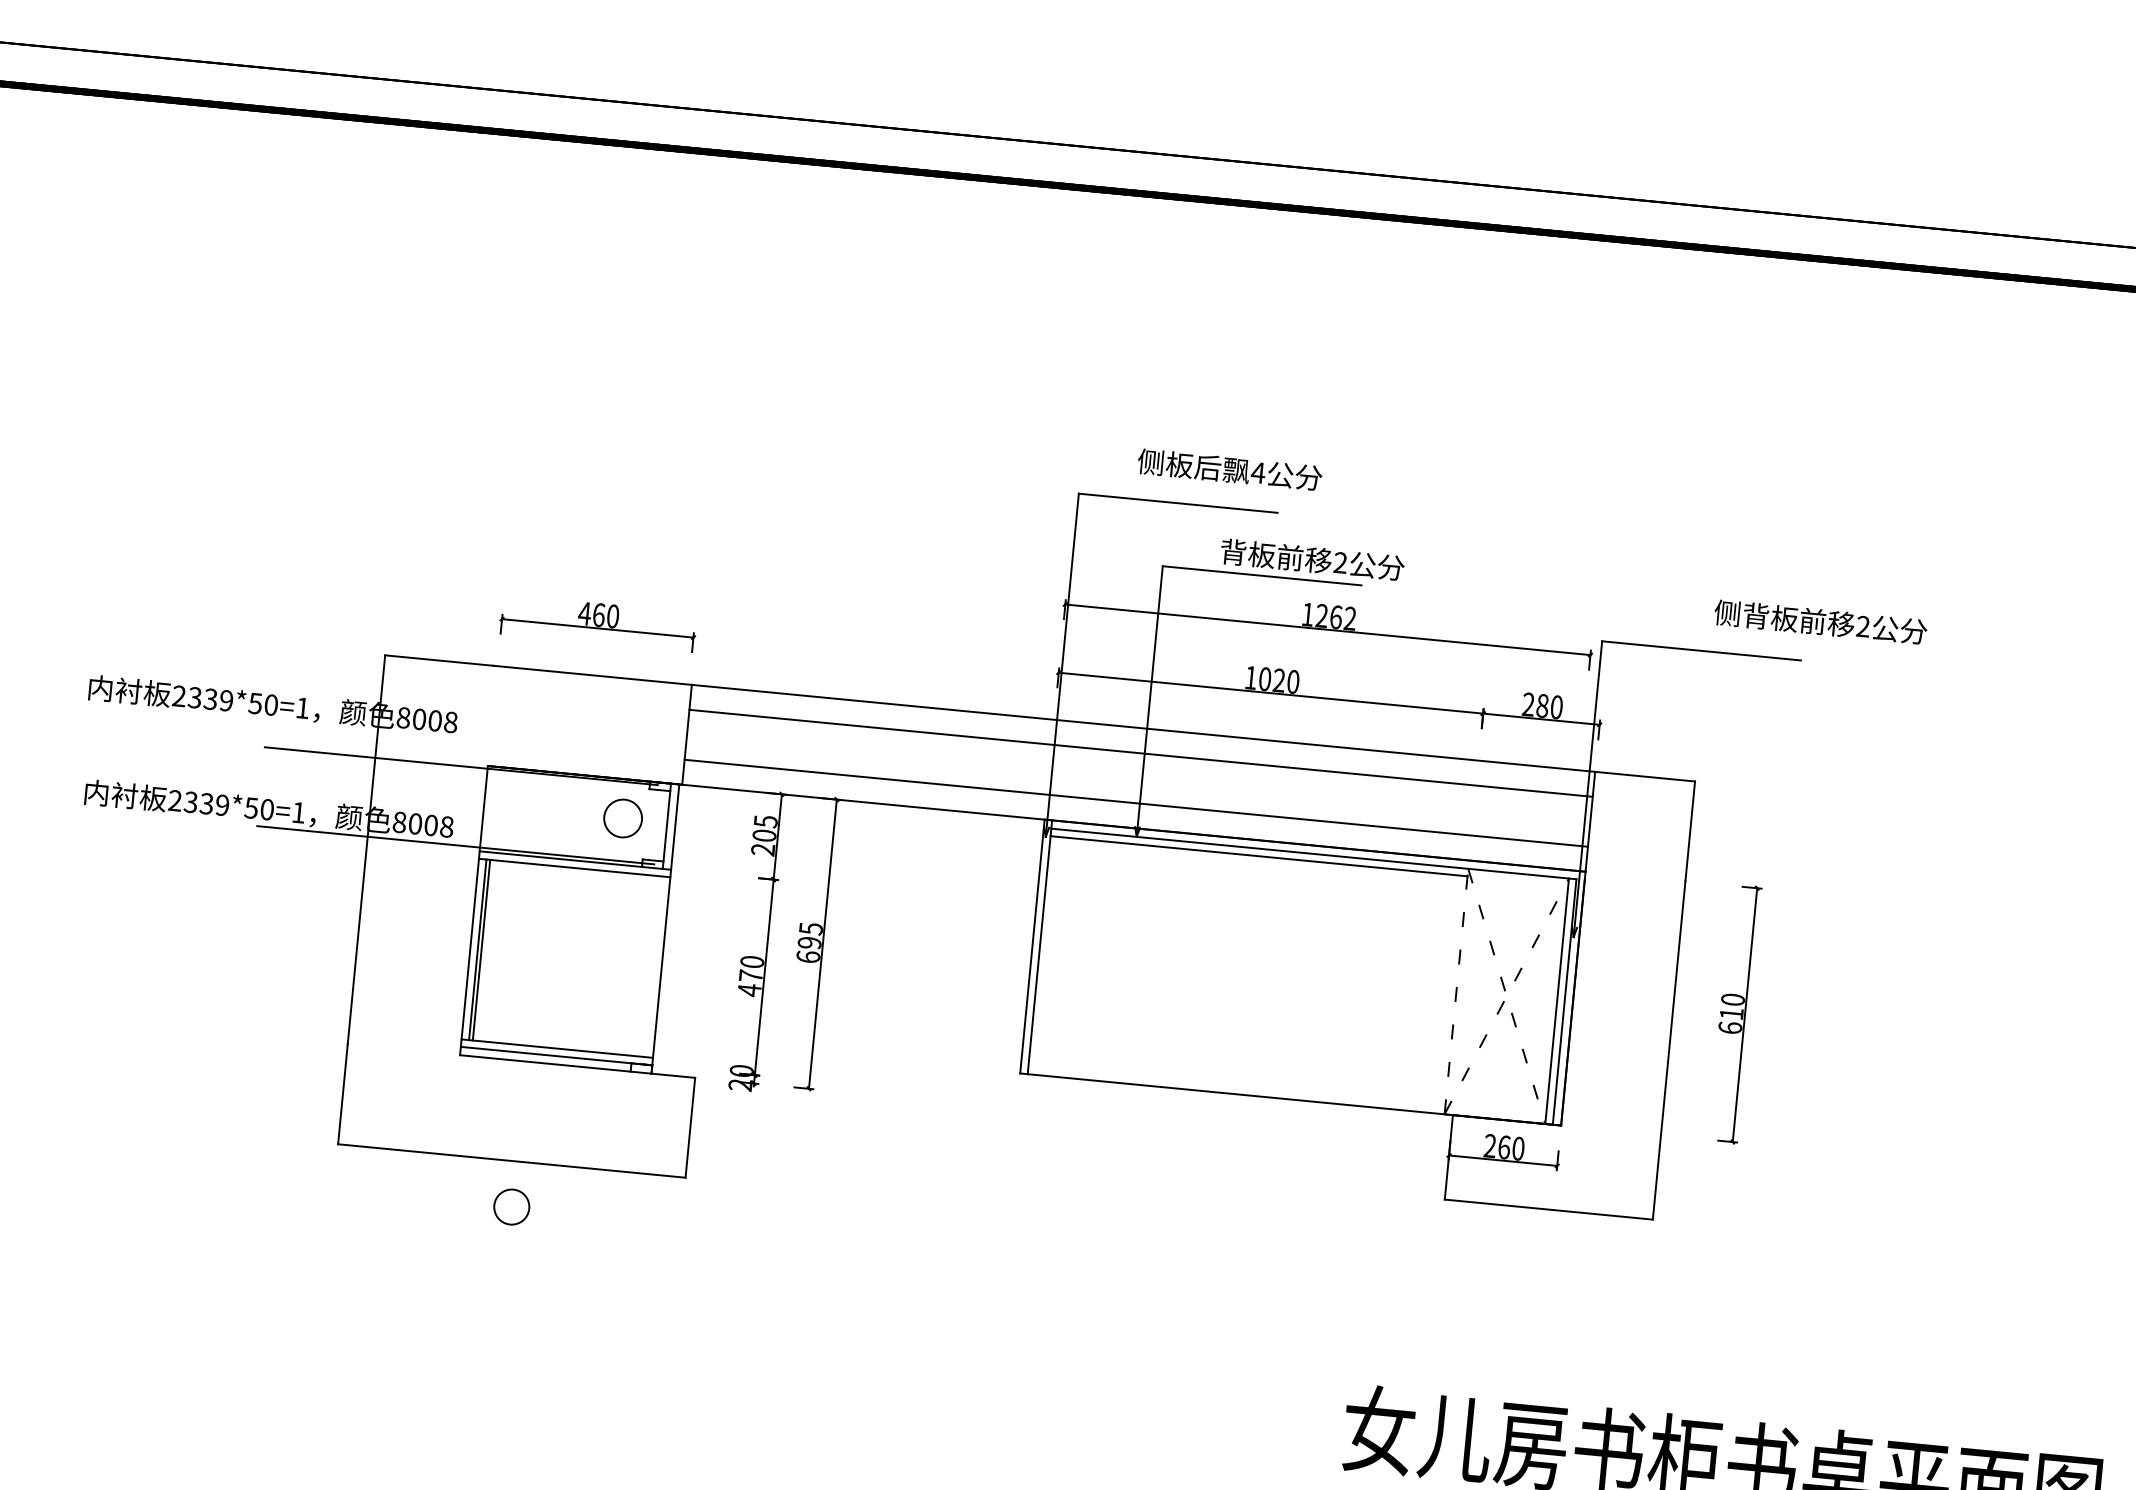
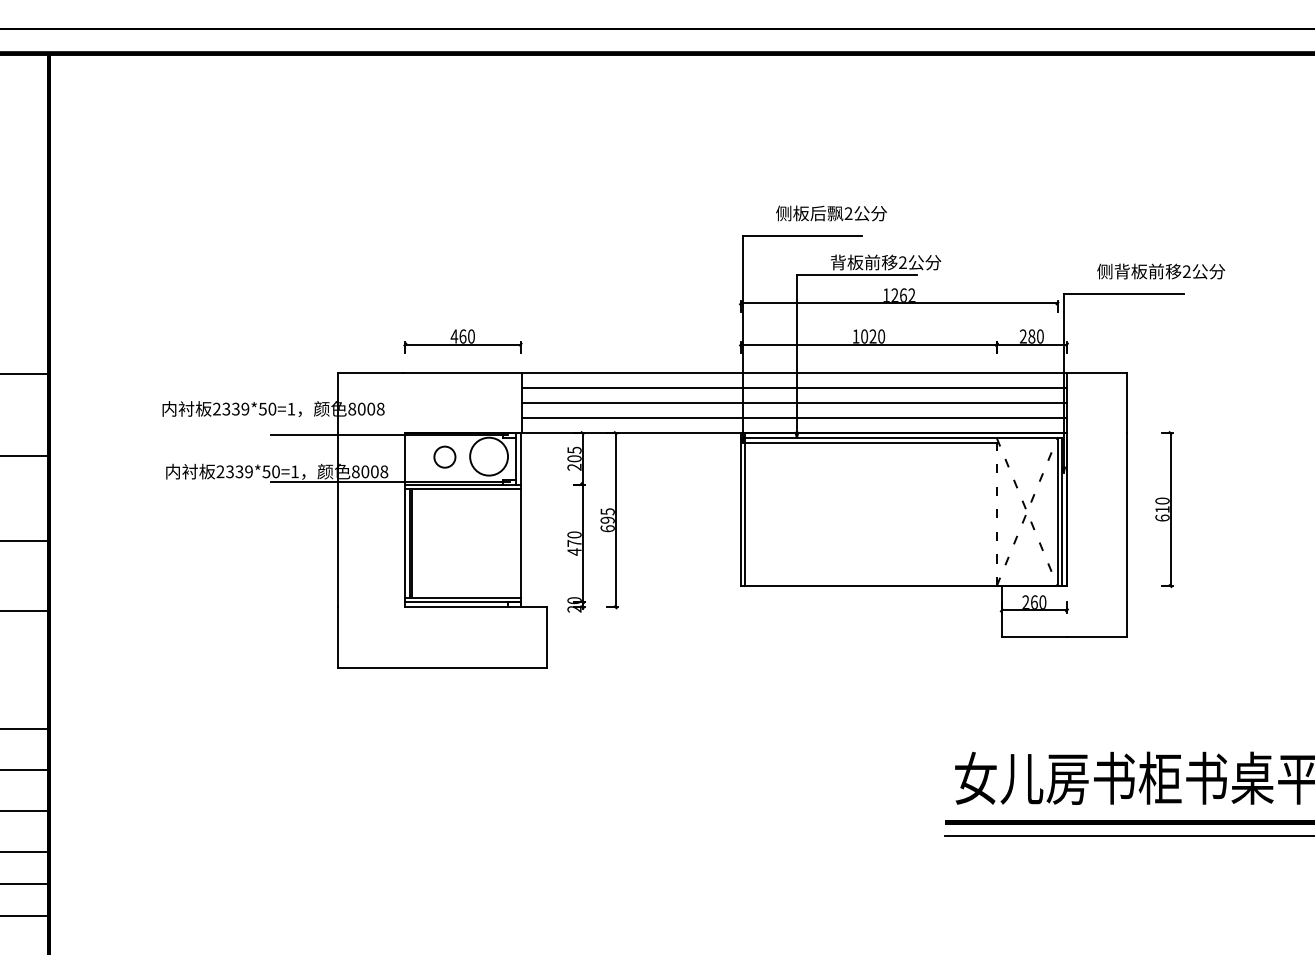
text: (1258, 472) -> (848, 213), 4 -> 2
text: (1821, 622) -> (1161, 271), moved
line: (1138, 777) -> (794, 402), added
circle: (623, 818) -> (489, 456), size x1.67
circle: (511, 1205) -> (444, 456), moved

